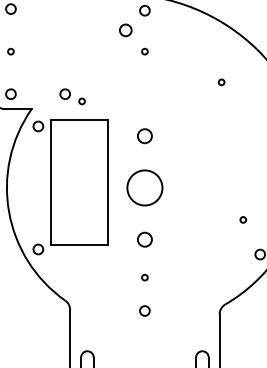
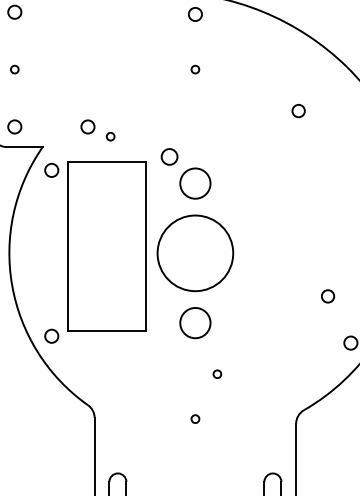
circle: (125, 30) -> (169, 156), moved
circle: (221, 82) -> (298, 110), size x1.6
circle: (144, 136) -> (194, 183), size x1.6
circle: (144, 187) -> (195, 252), size x1.6
circle: (242, 219) -> (327, 296), size x1.6
circle: (144, 239) -> (194, 322), size x1.6
circle: (144, 277) -> (217, 373), moved
circle: (144, 310) -> (195, 418), size x0.6

